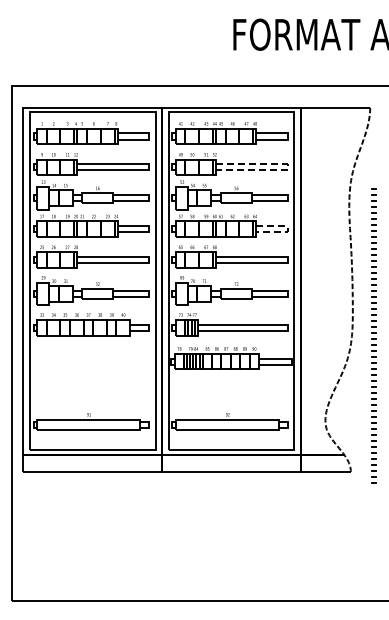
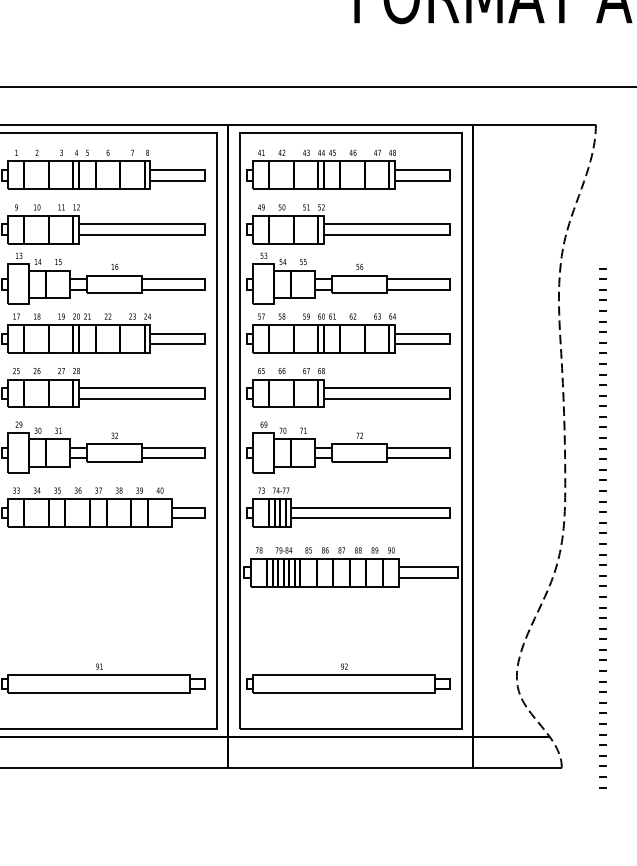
line: (287, 167) -> (449, 229), dashed -> solid
line: (287, 229) -> (449, 339), dashed -> solid

